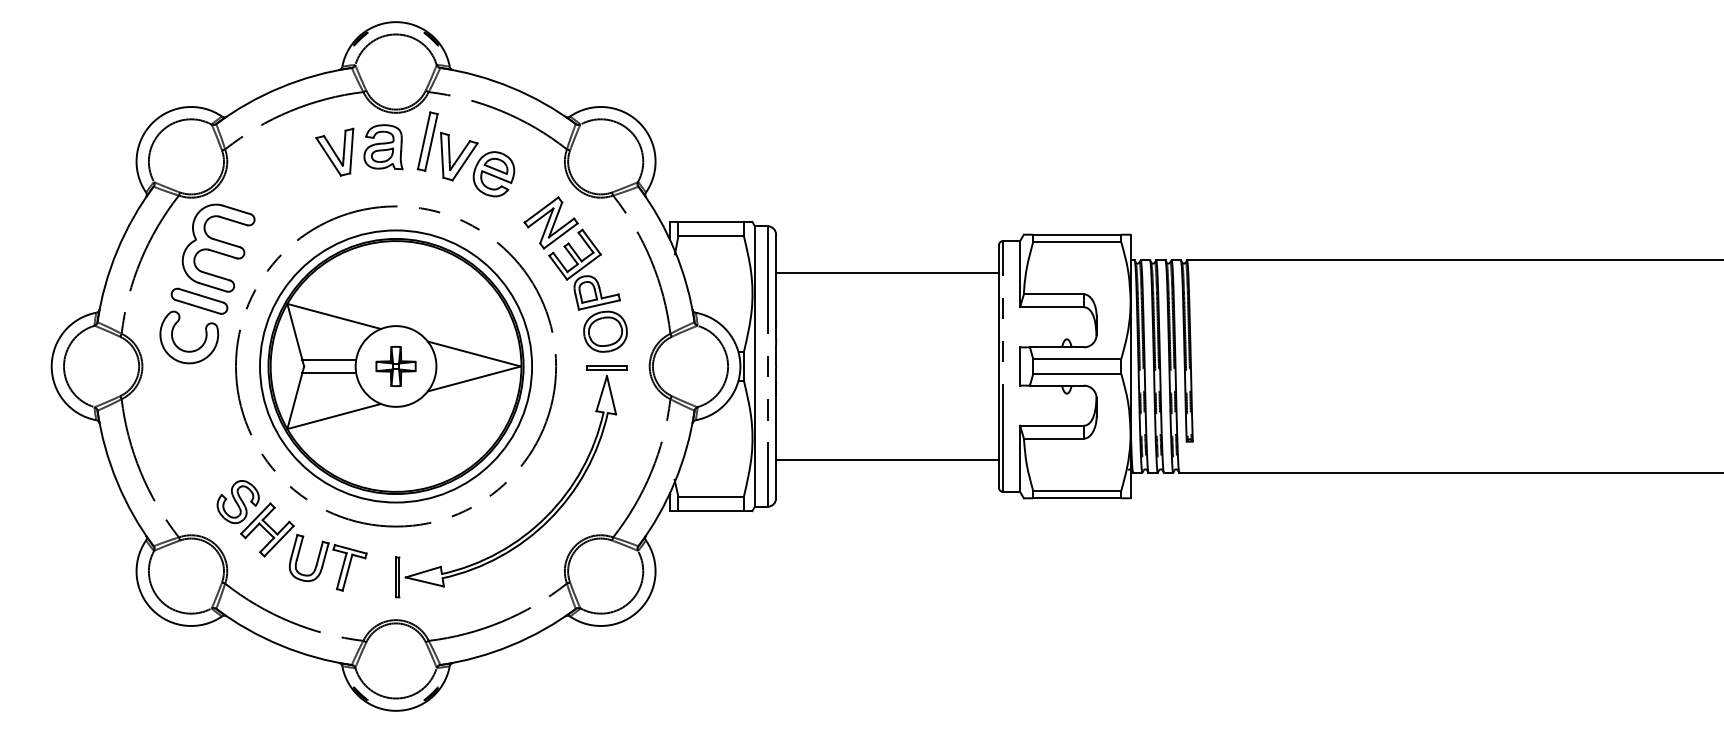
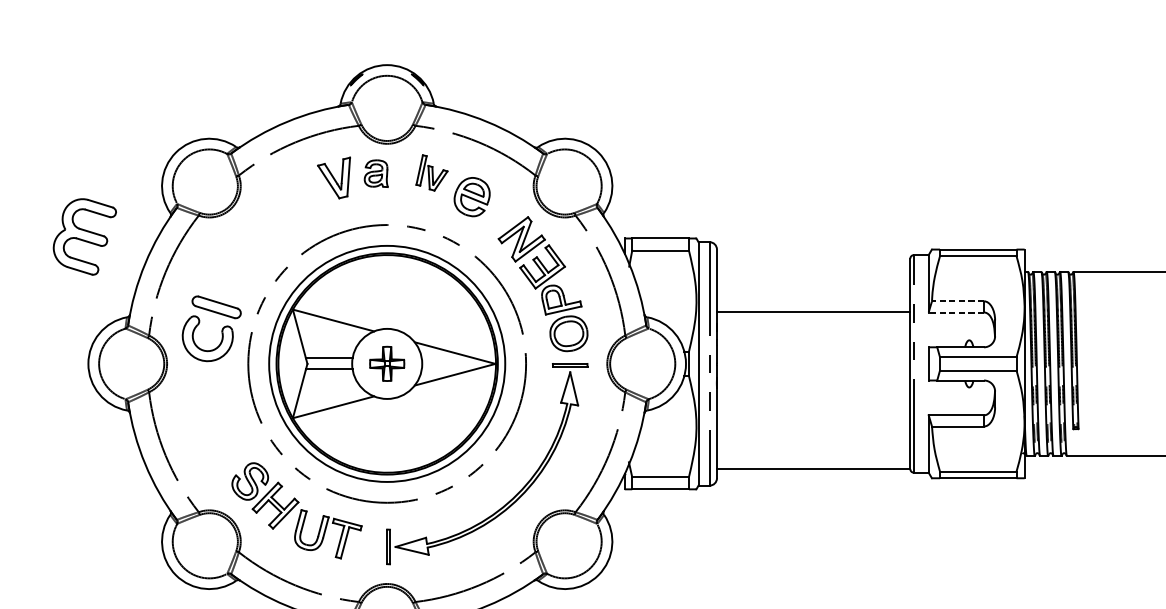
part: (447, 146) -> (431, 173), size x0.6
part: (383, 147) -> (376, 173), size x0.7
part: (218, 247) -> (84, 236), moved
line: (887, 272) -> (813, 311), moved
line: (1053, 294) -> (957, 301), solid -> dashed
line: (1052, 307) -> (956, 312), solid -> dashed
line: (887, 460) -> (813, 469), moved

